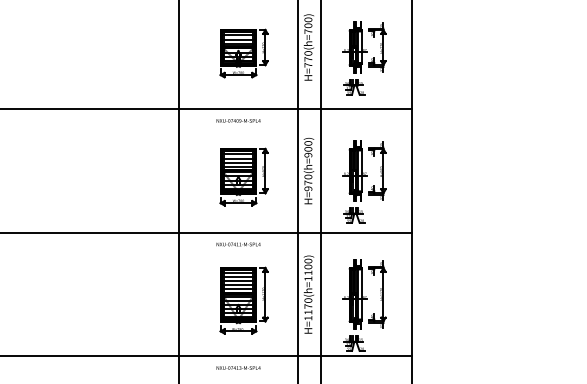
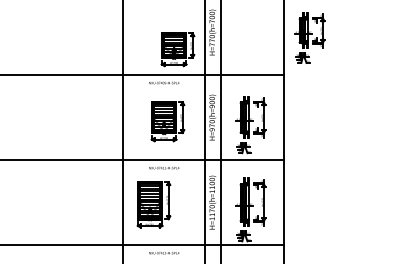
part: (243, 53) -> (177, 49), moved
part: (363, 57) -> (309, 37), moved
part: (243, 300) -> (153, 204), moved

